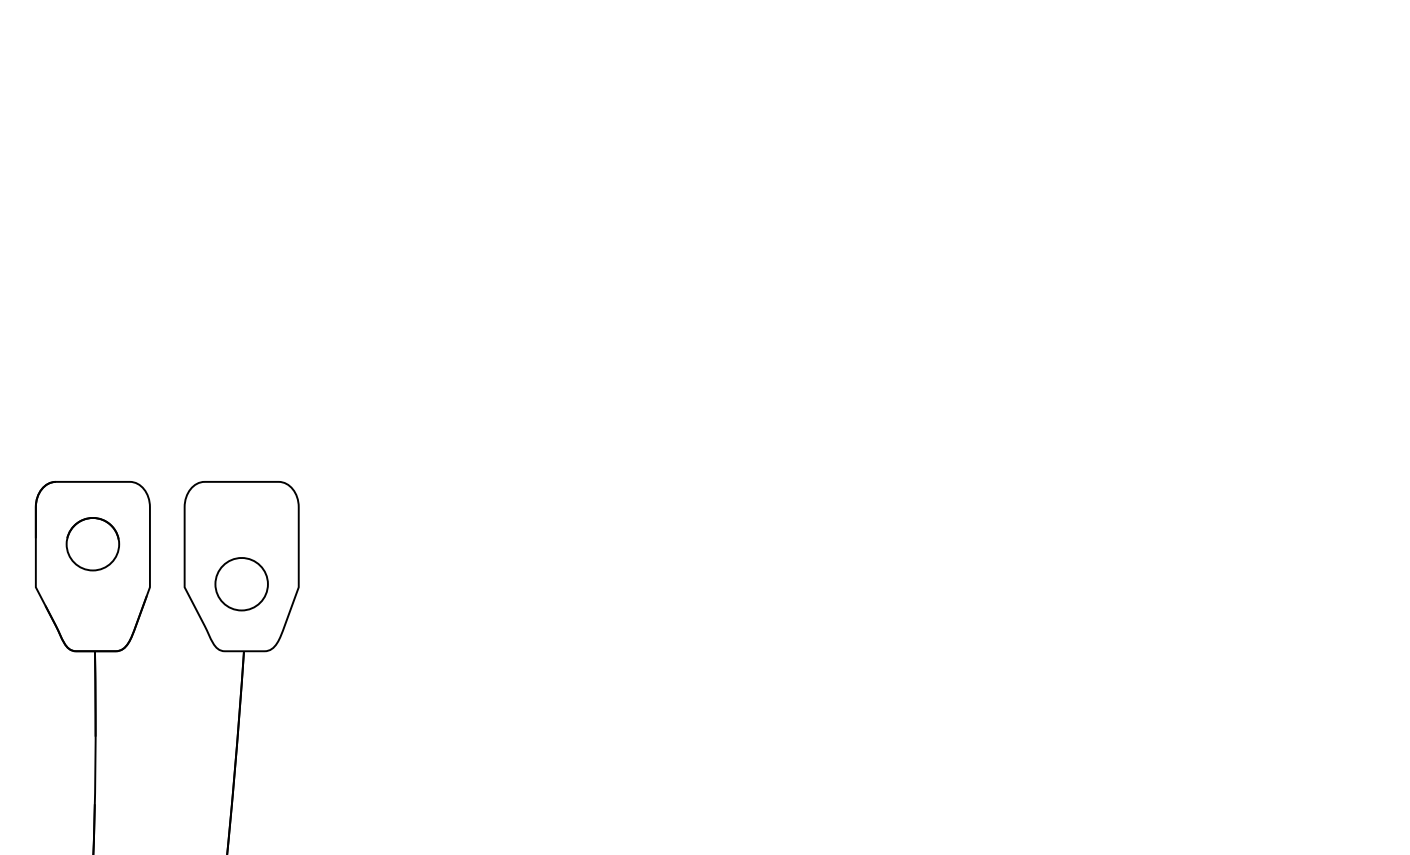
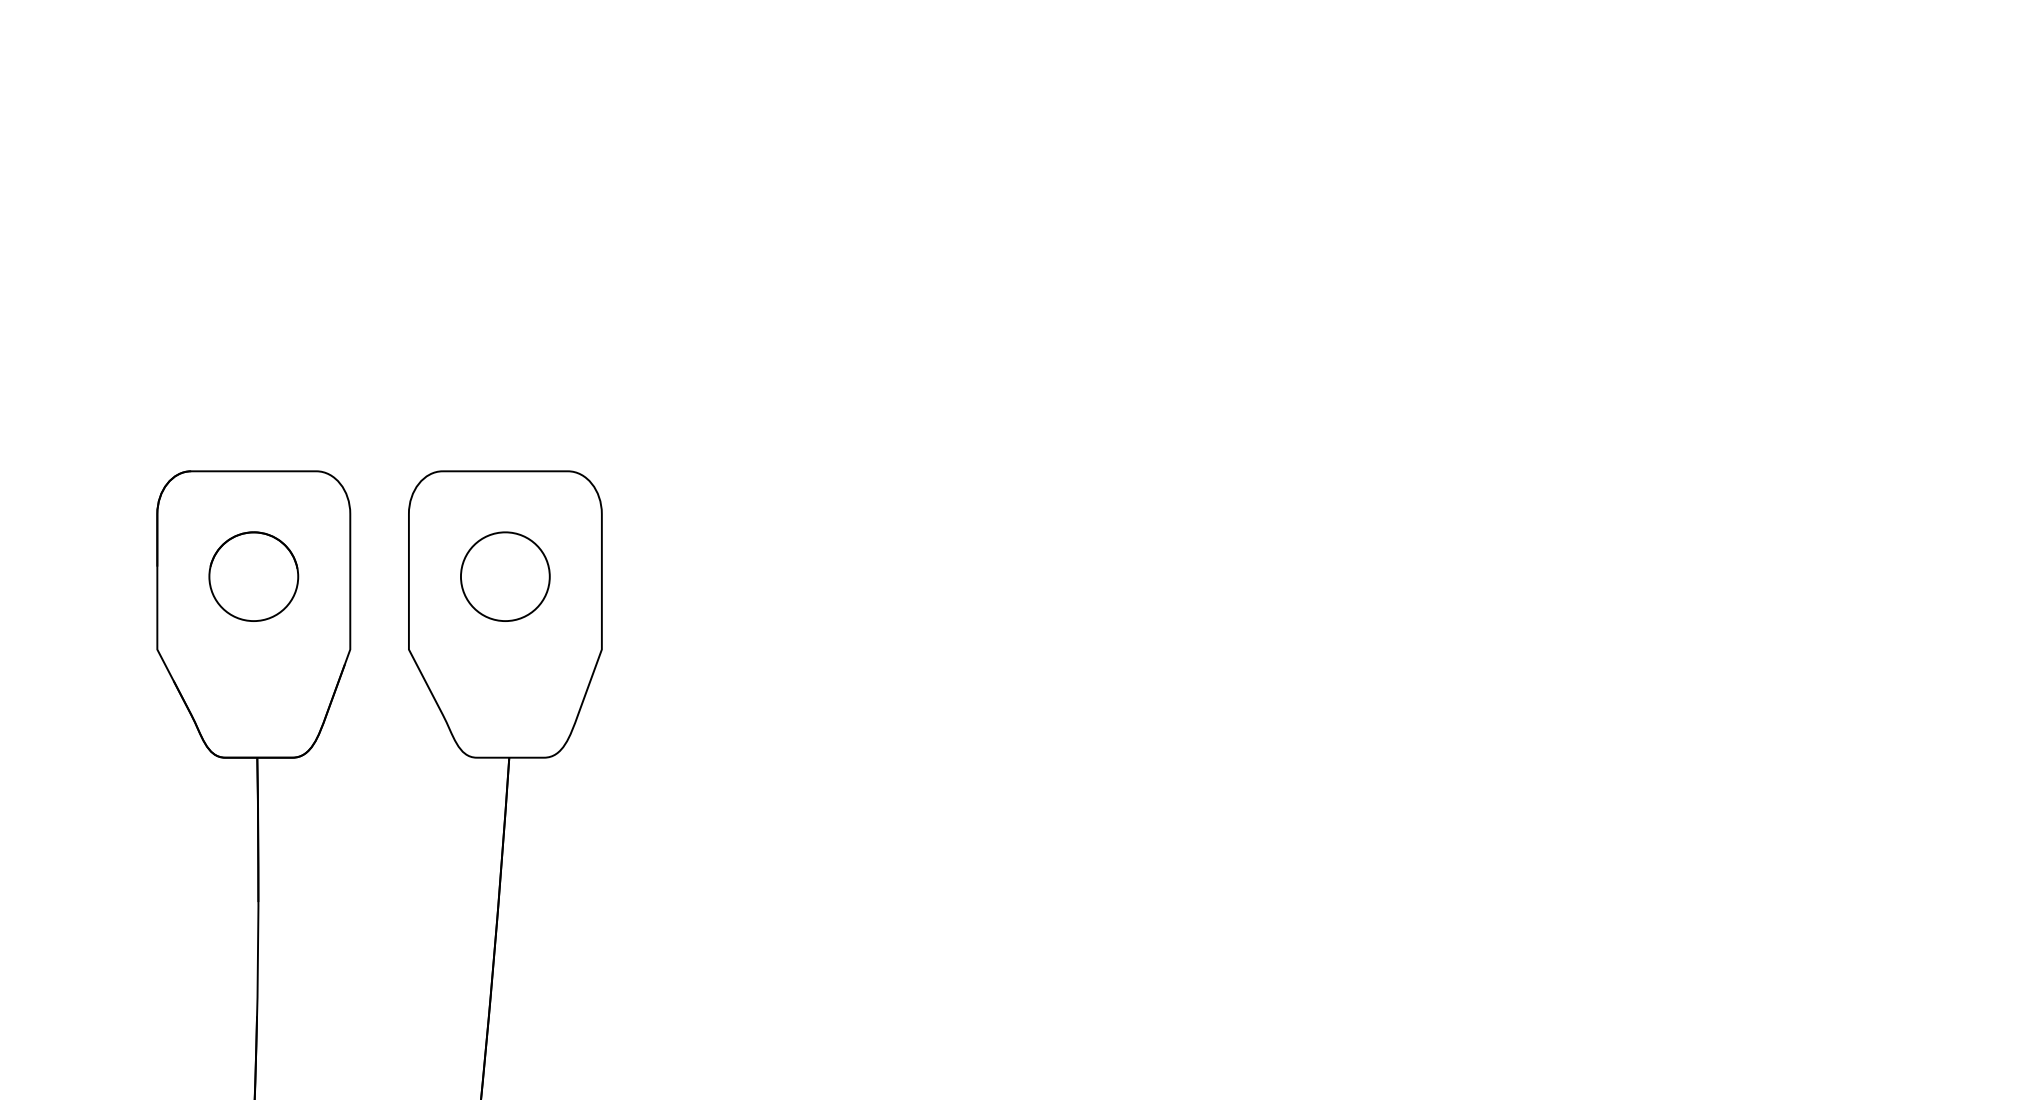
part: (241, 584) -> (505, 577), moved

